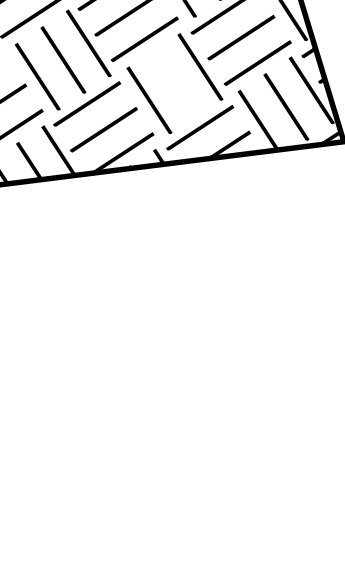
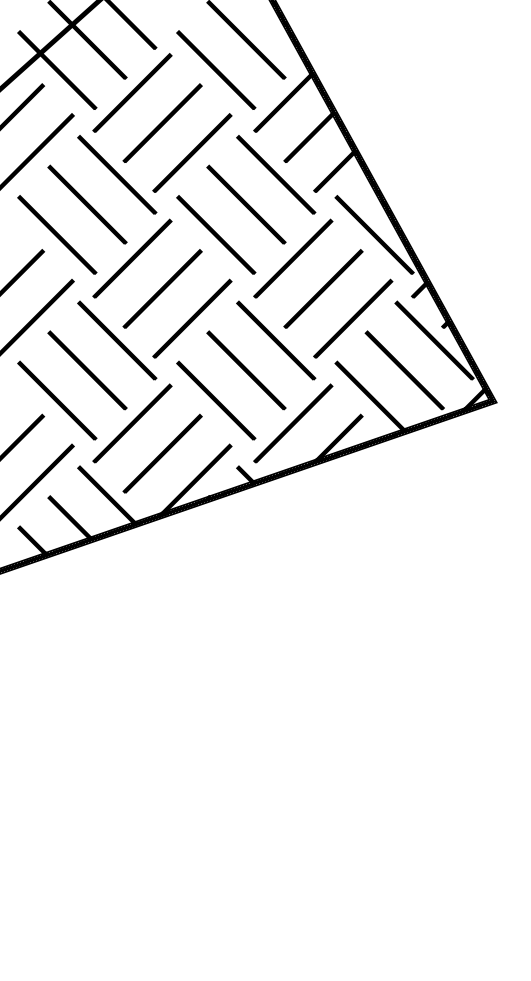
line: (175, 83) -> (246, 370), added

